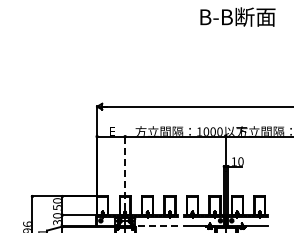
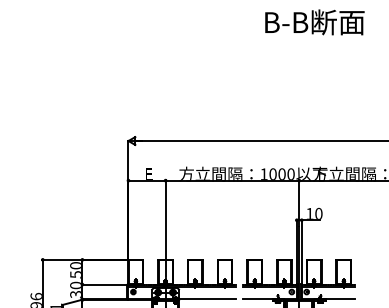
line: (125, 173) -> (166, 229), dashed -> solid
line: (156, 226) -> (207, 299), dashed -> solid

